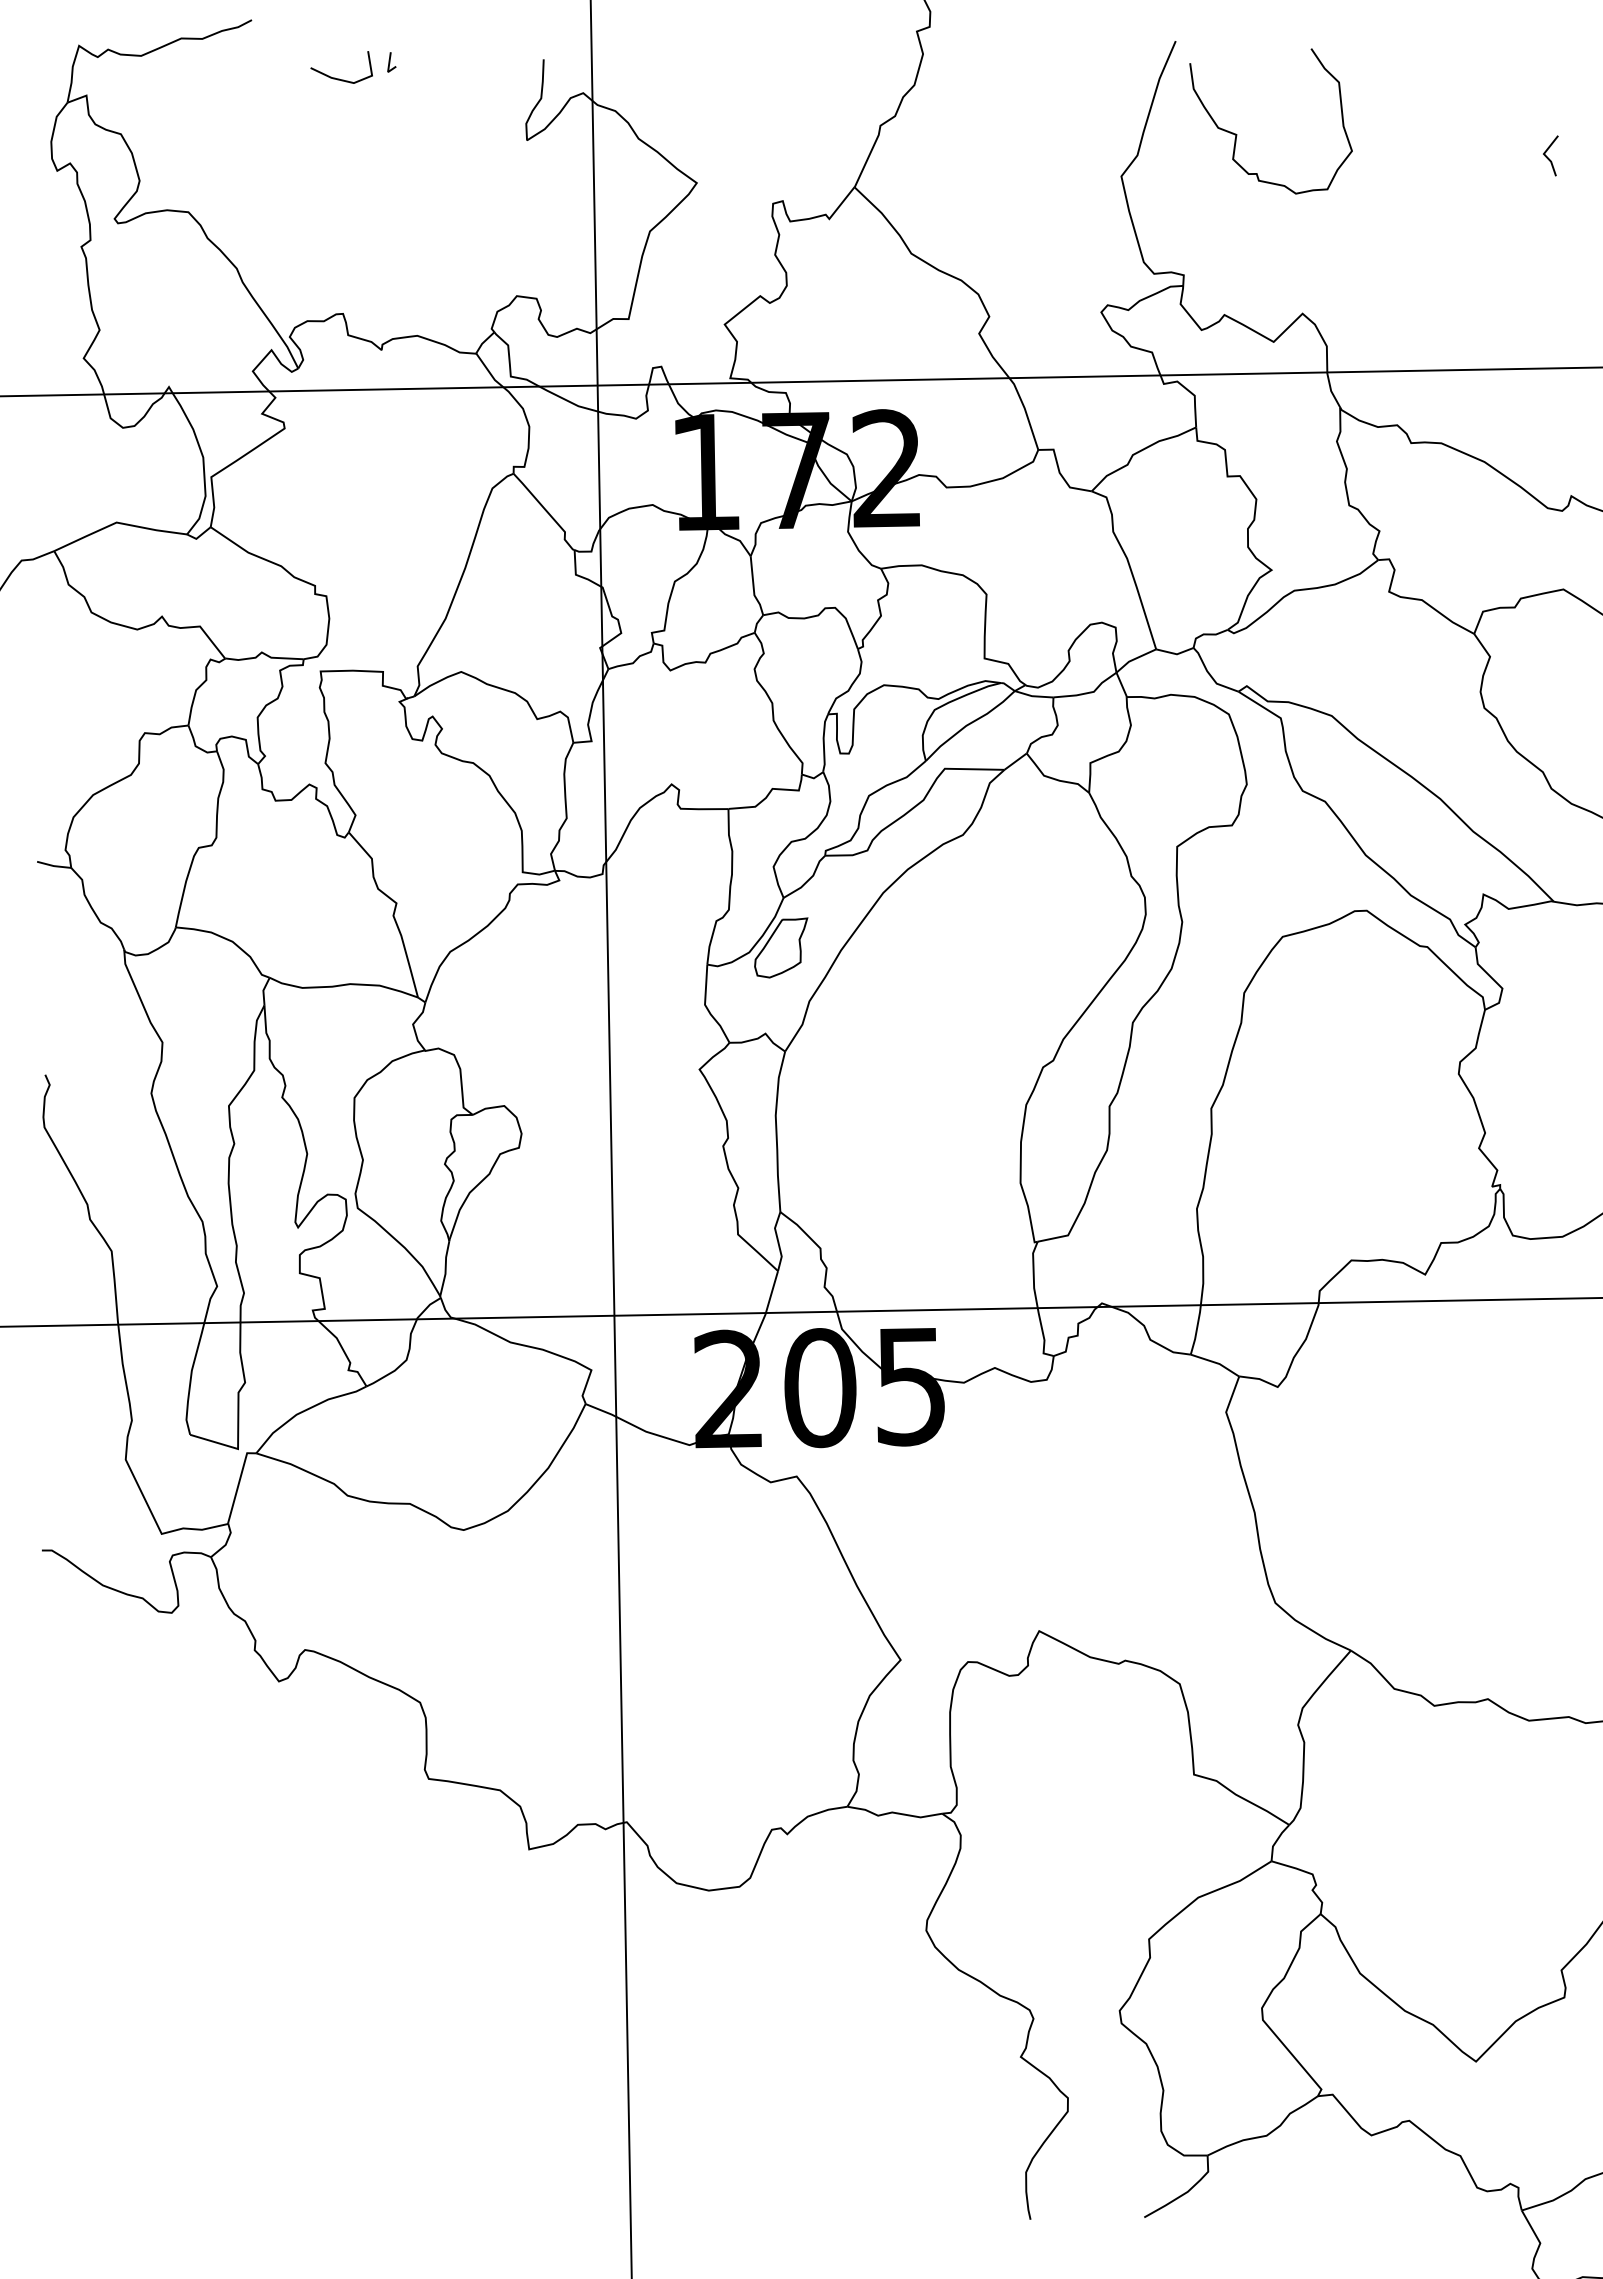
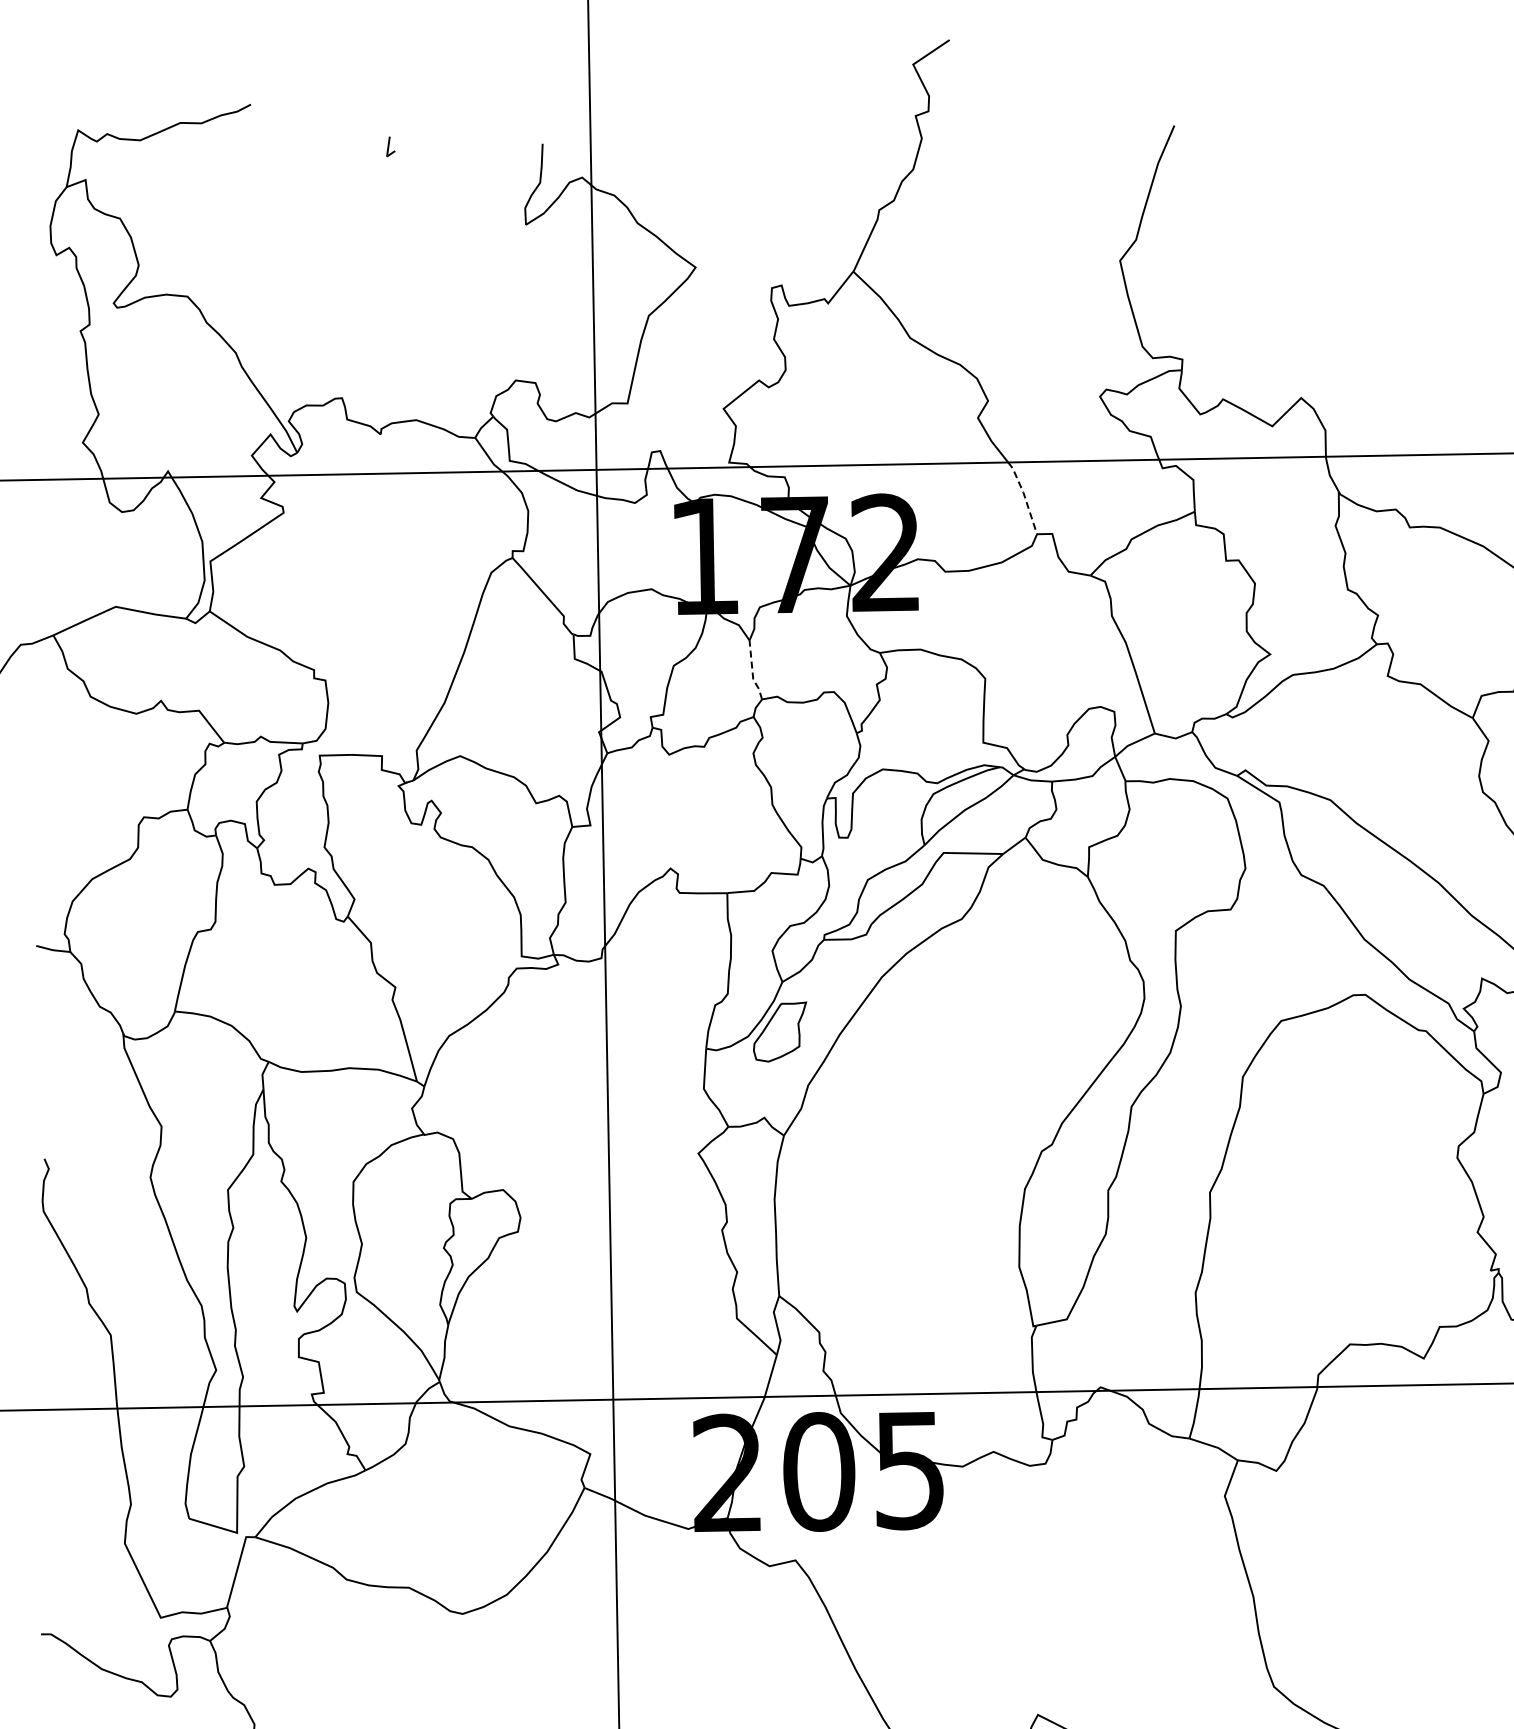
line: (339, 78) -> (338, 162), removed
curve: (1237, 134) -> (1236, 218), removed
line: (1025, 412) -> (1024, 496), solid -> dashed
line: (753, 587) -> (752, 671), solid -> dashed

